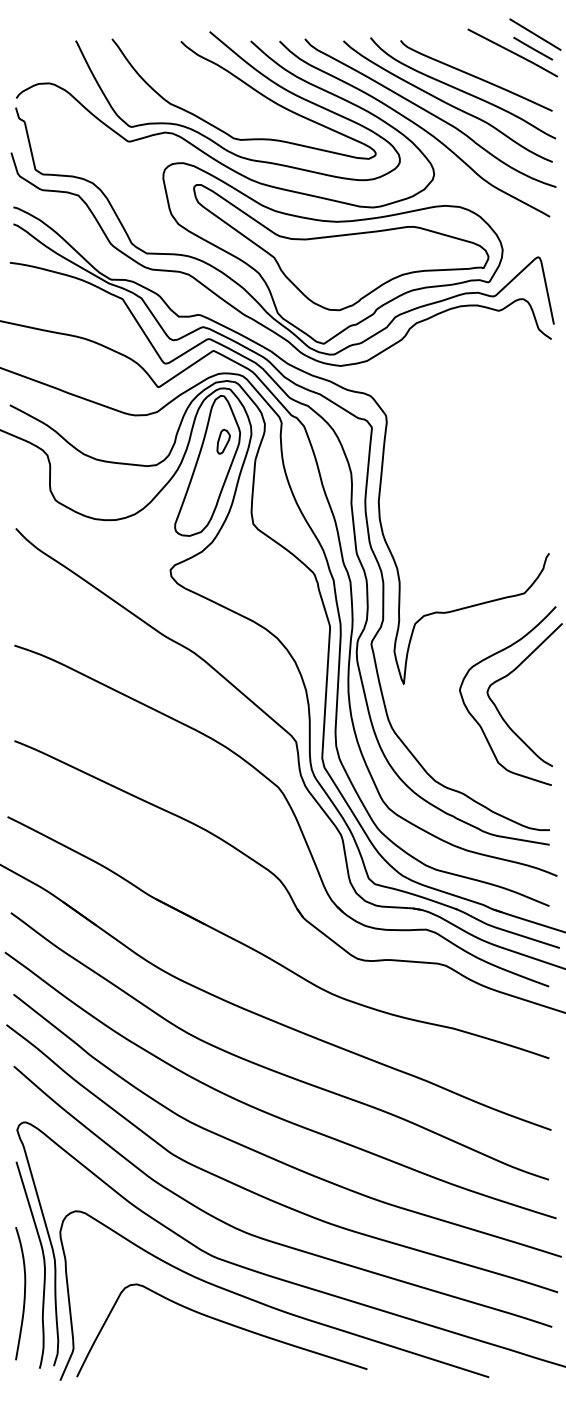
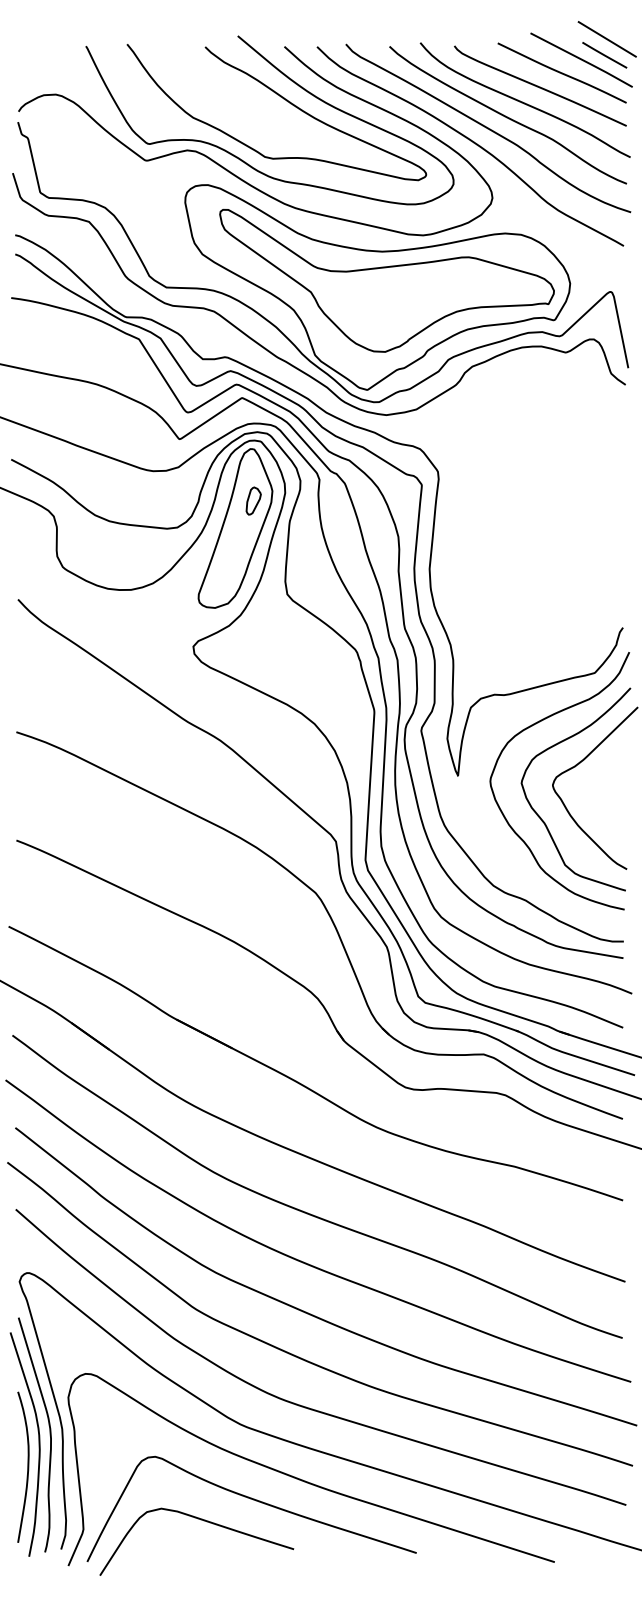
curve: (495, 63) -> (561, 72), added
curve: (465, 643) -> (527, 729), added
curve: (33, 1273) -> (38, 1444), added
curve: (176, 1340) -> (200, 1520), added

